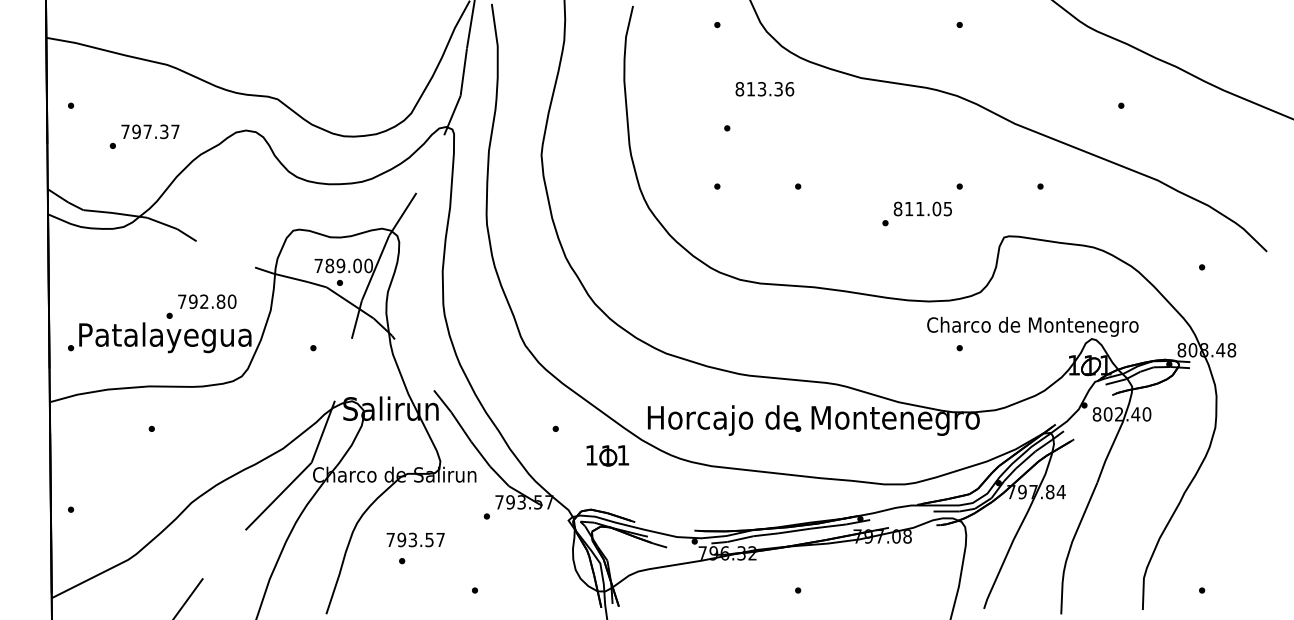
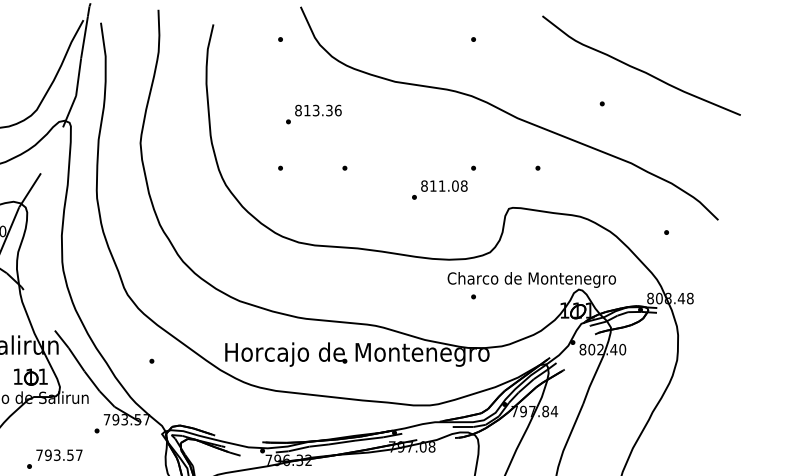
text: (764, 89) -> (318, 110), moved
text: (947, 208) -> (463, 185), 811.05 -> 811.08
part: (607, 455) -> (30, 376), moved
text: (415, 539) -> (59, 454), moved

